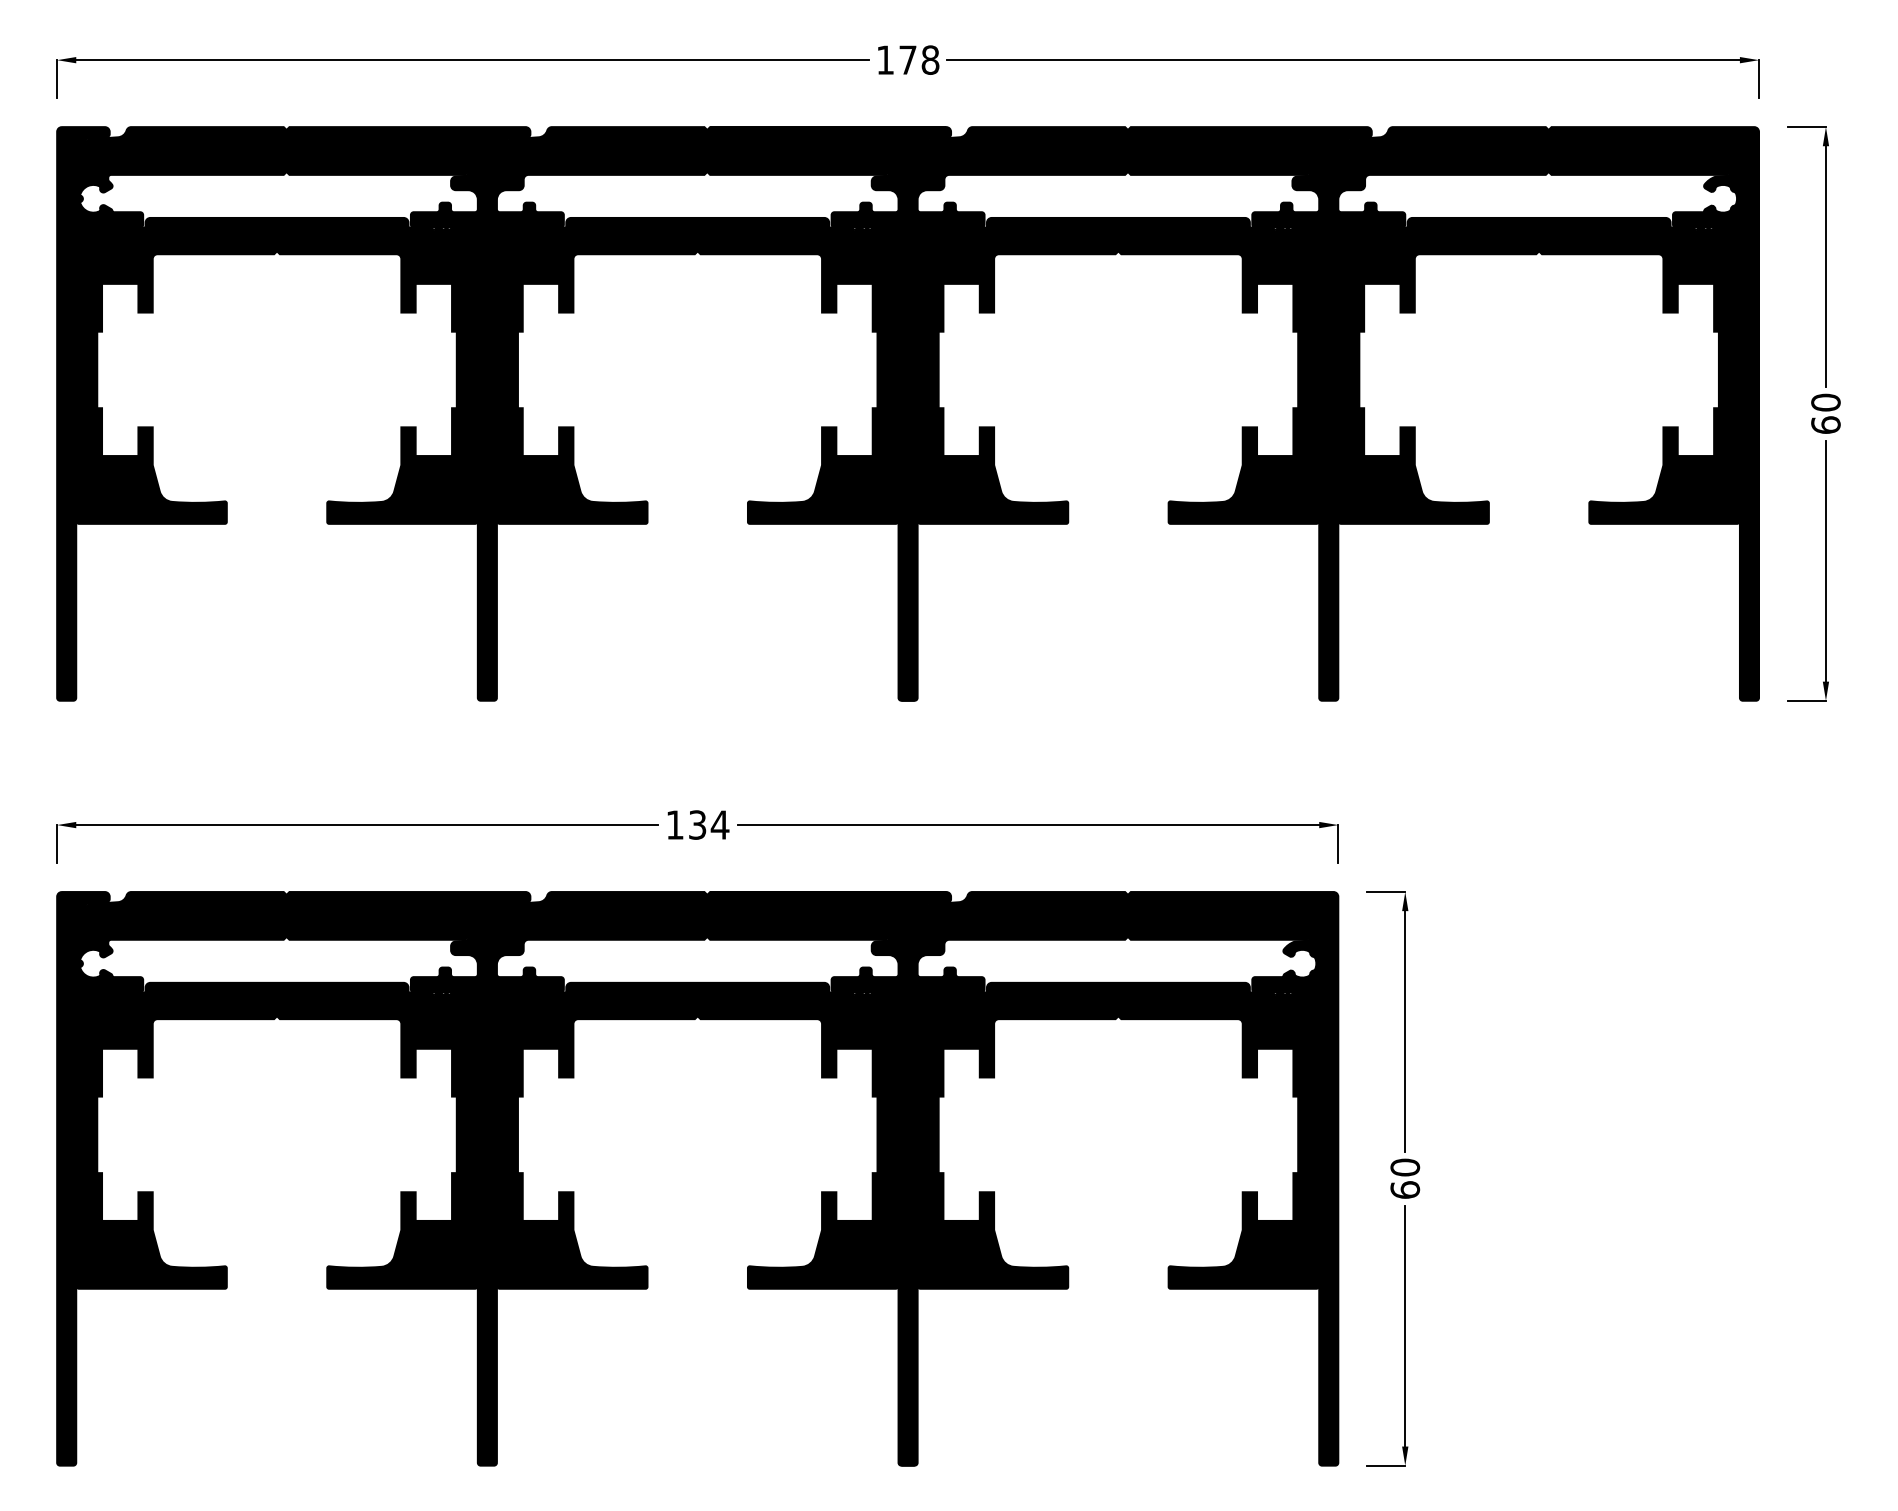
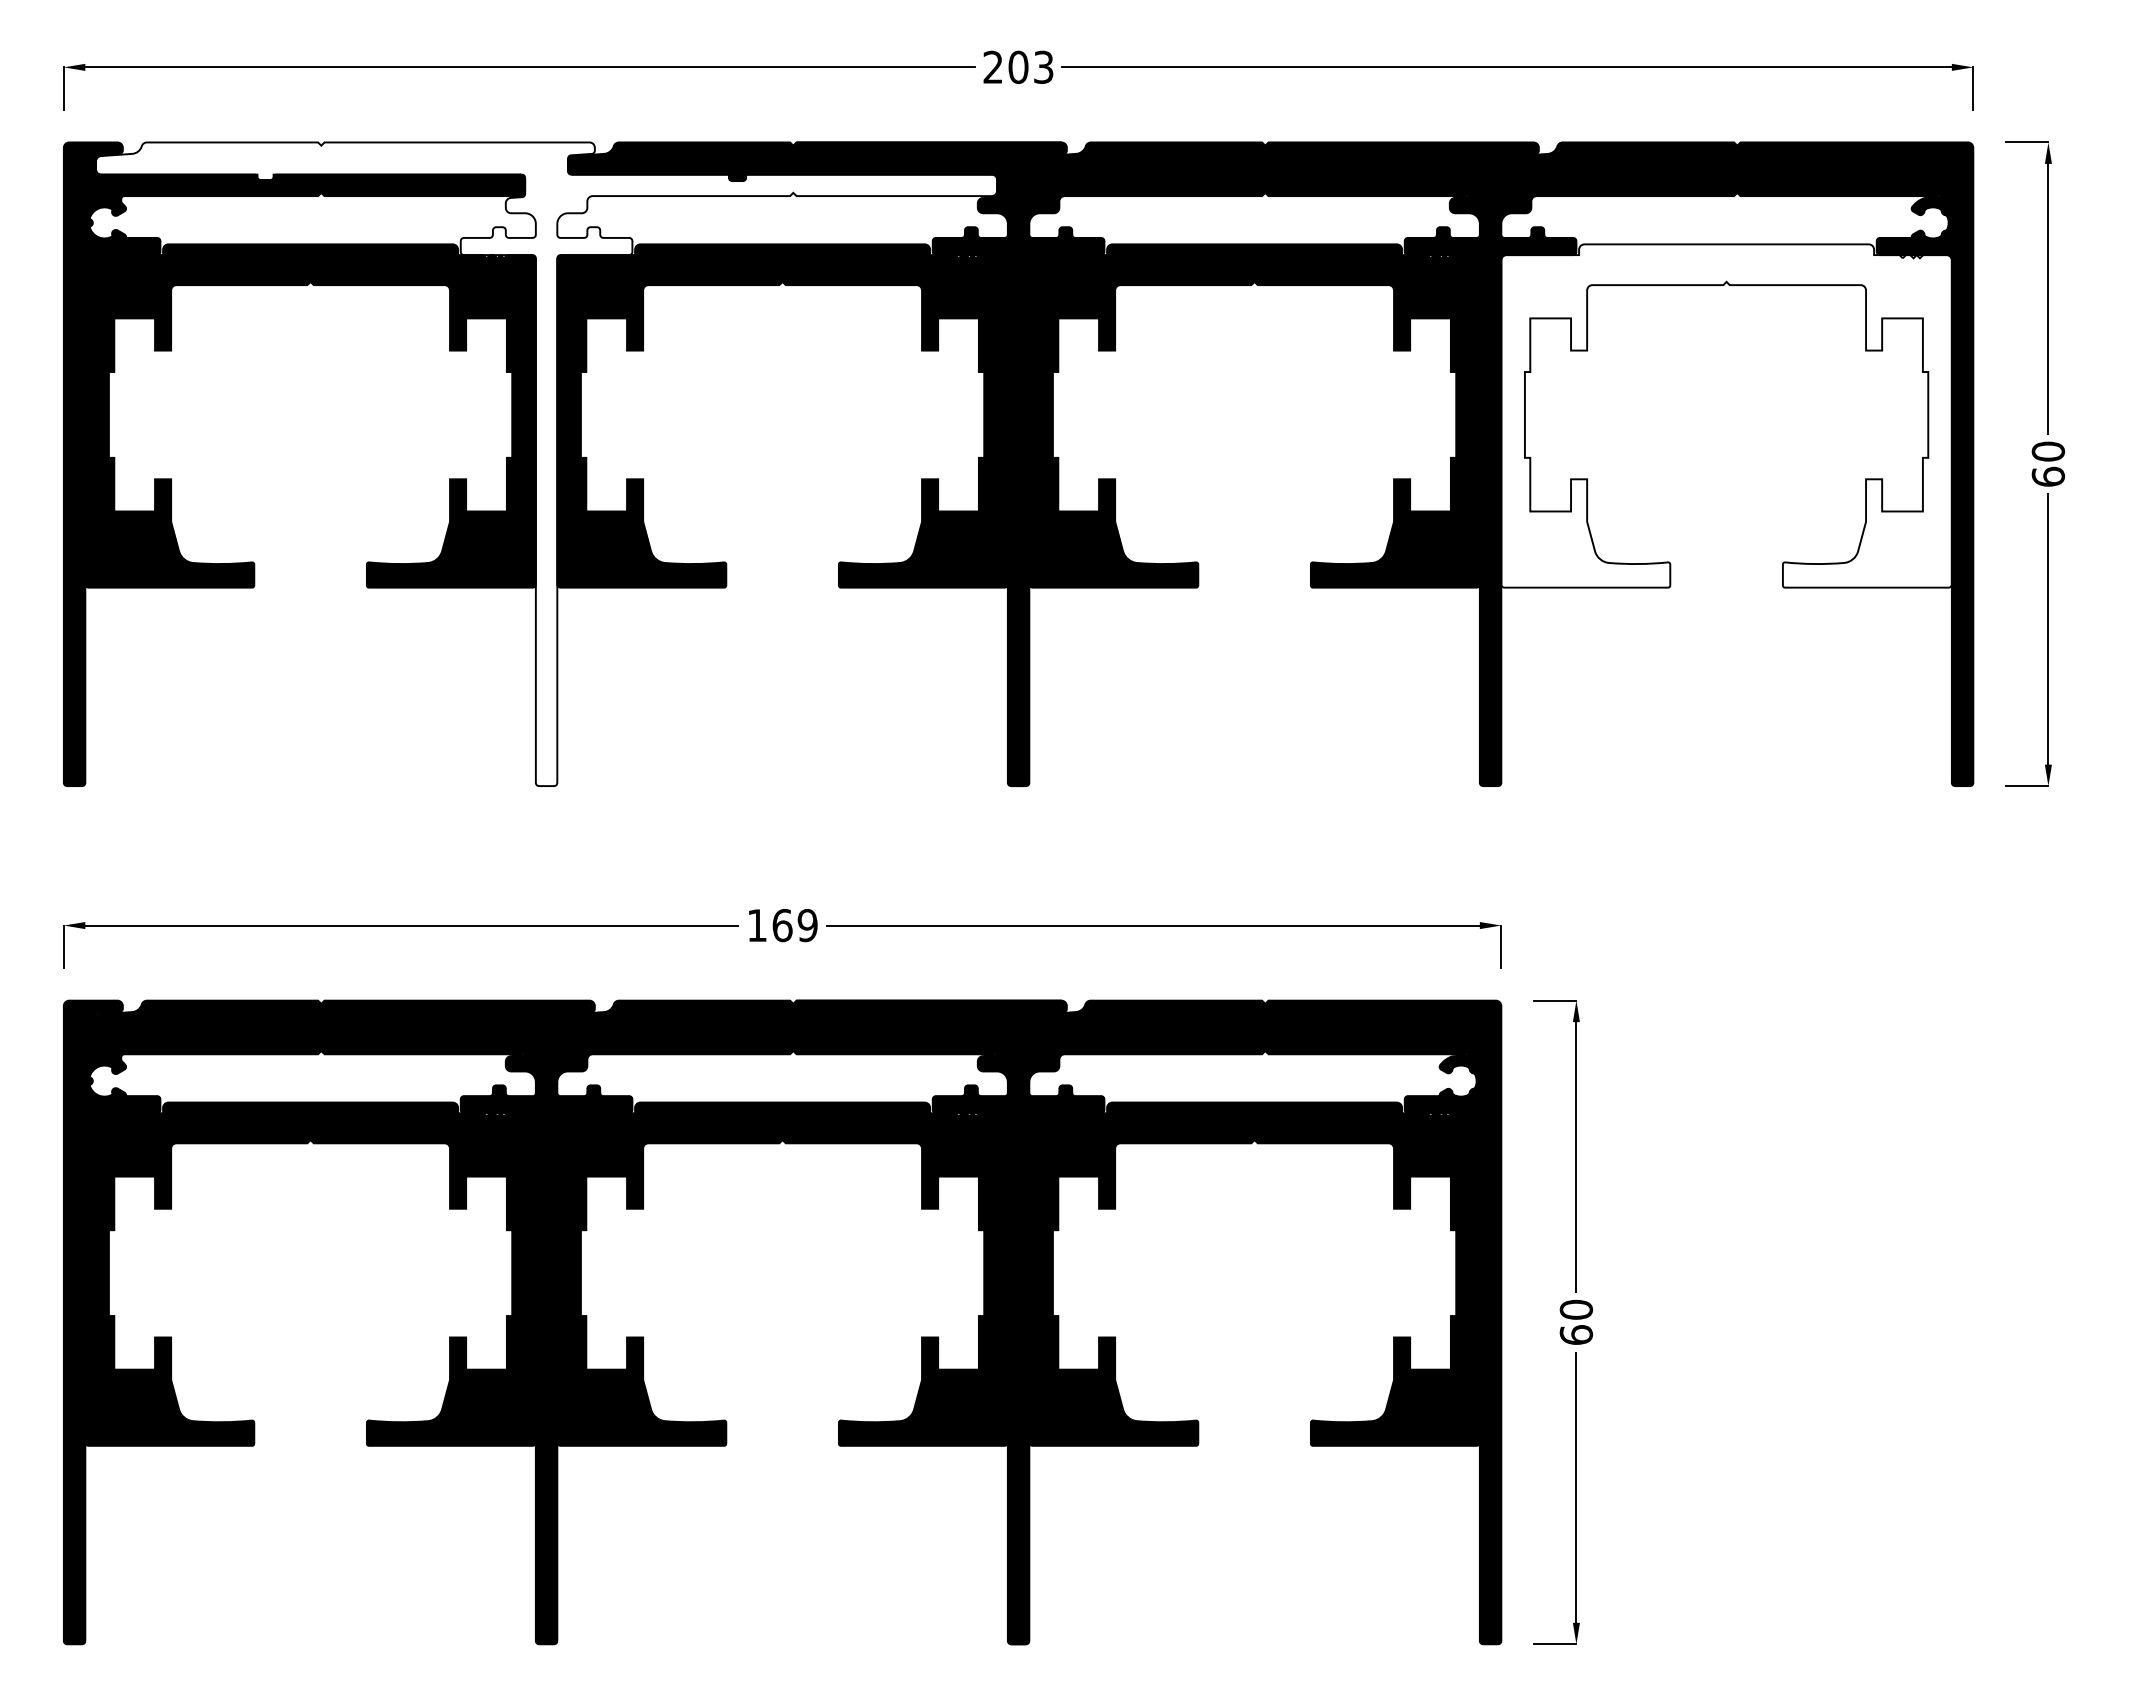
text: (908, 59) -> (1018, 66), 178 -> 203
fill: (1539, 370) -> (1726, 415), removed
fill: (487, 414) -> (546, 464), removed
text: (709, 825) -> (795, 925), 134 -> 169

